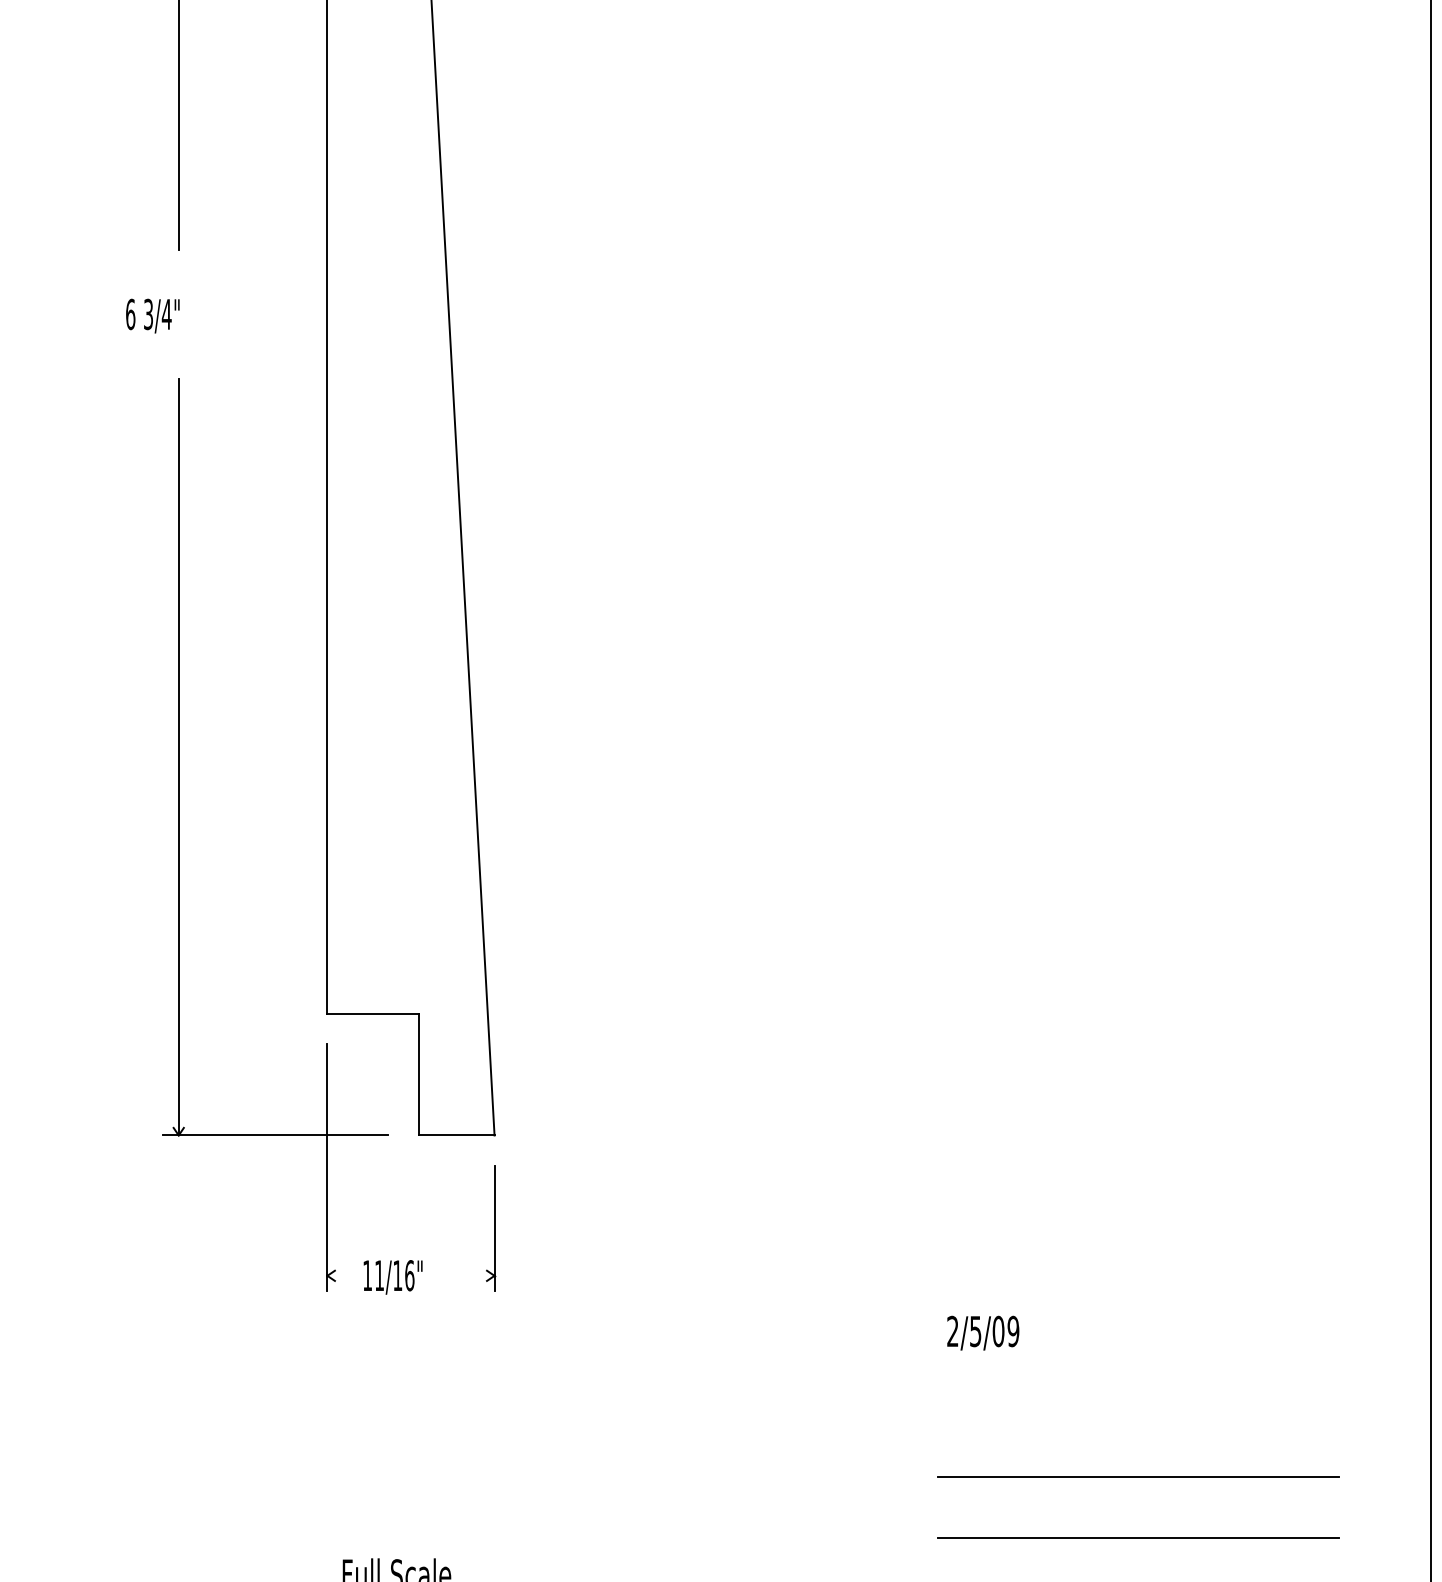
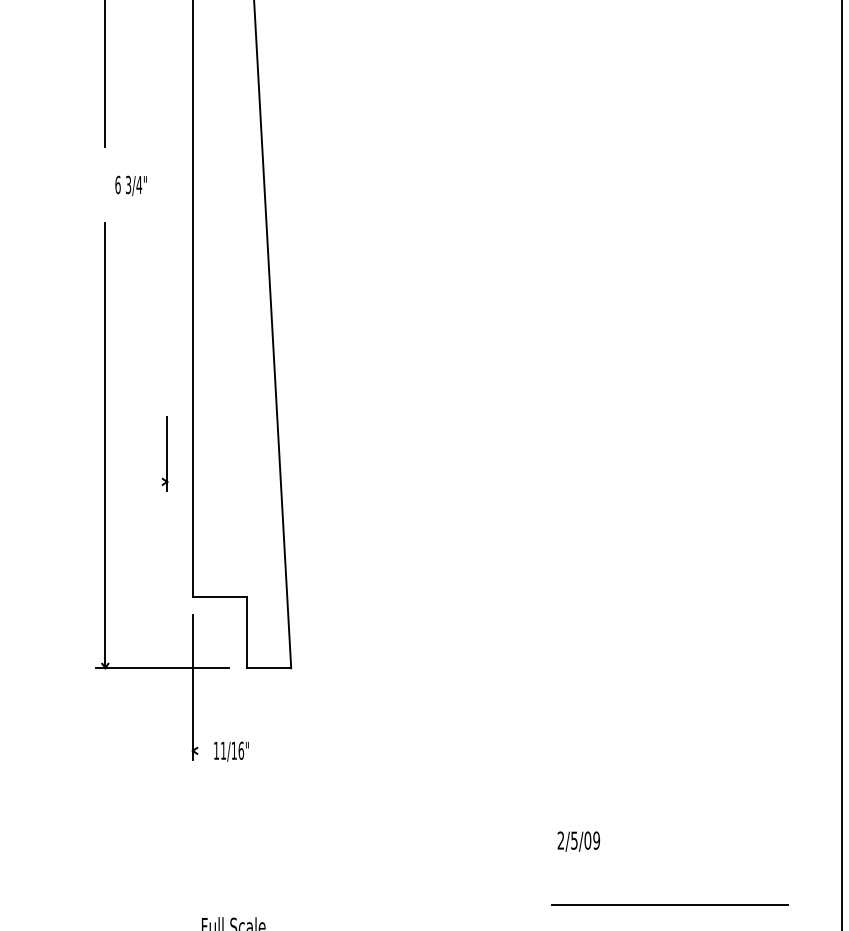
text: (151, 315) -> (130, 185), moved
part: (489, 1227) -> (164, 453), moved
text: (982, 1332) -> (578, 841), moved
line: (1138, 1477) -> (670, 869), removed

